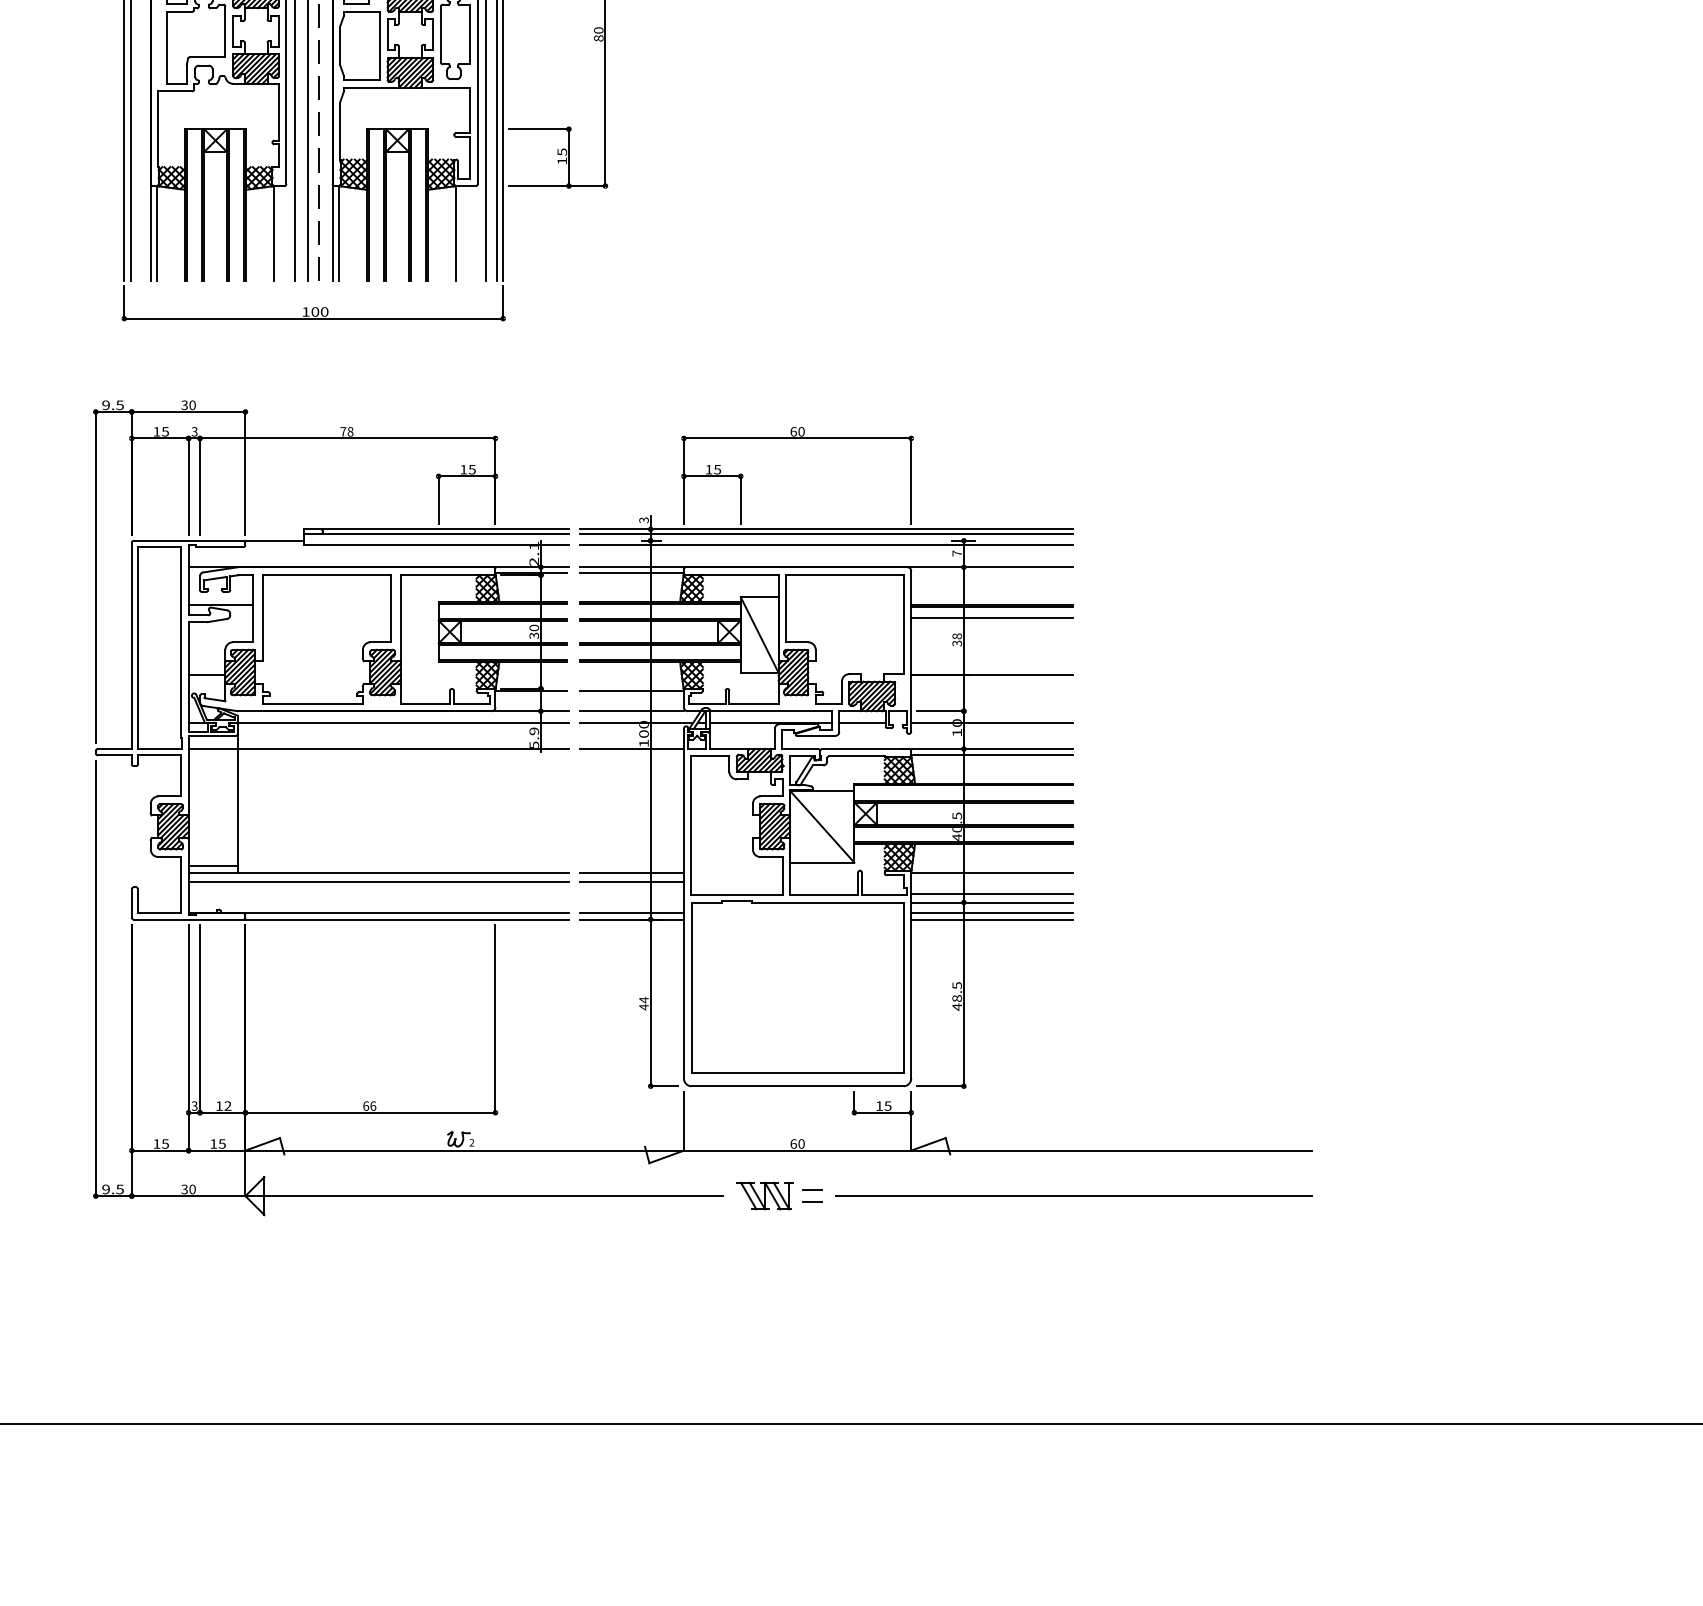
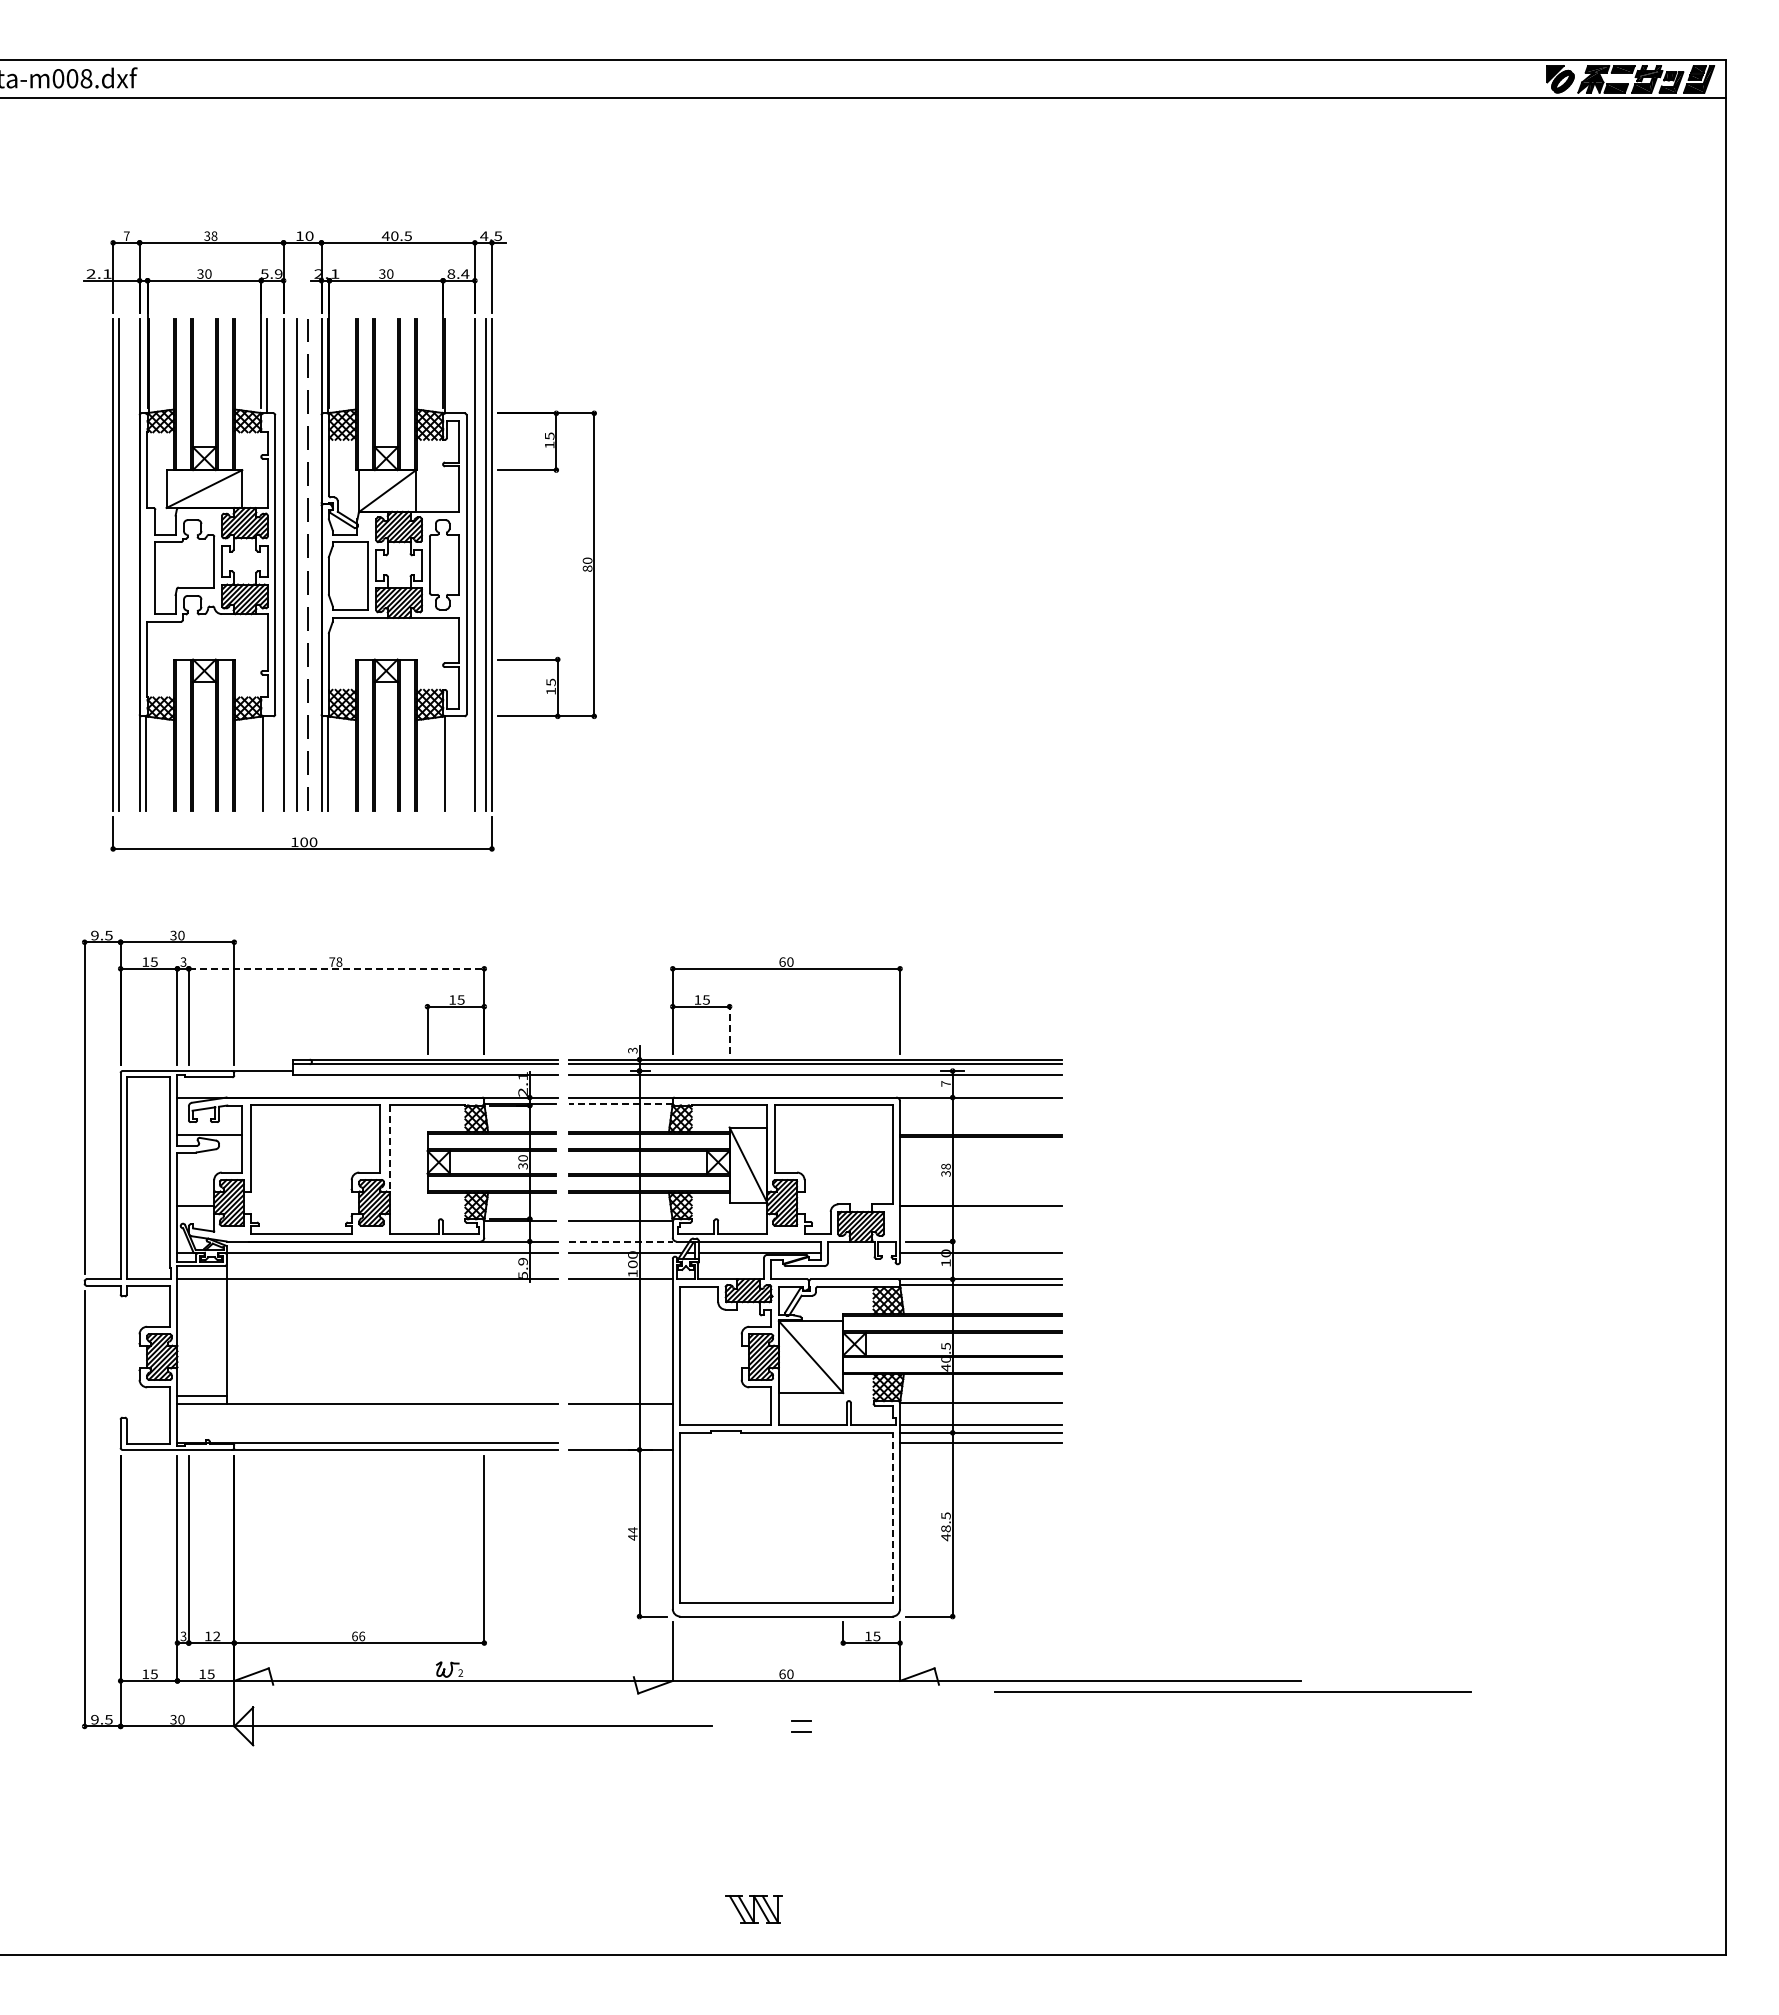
line: (347, 438) -> (336, 968), solid -> dashed
line: (740, 500) -> (729, 1030), solid -> dashed
line: (631, 573) -> (620, 1103), solid -> dashed
line: (400, 618) -> (389, 1148), solid -> dashed
line: (992, 618) -> (981, 1148), removed
line: (631, 711) -> (620, 1241), solid -> dashed
line: (862, 722) -> (851, 1252), removed
line: (378, 882) -> (367, 1412), removed
line: (631, 882) -> (620, 1412), removed
line: (631, 913) -> (620, 1443), removed
line: (992, 919) -> (981, 1449), removed
line: (903, 987) -> (892, 1517), solid -> dashed
line: (1073, 1195) -> (1232, 1691), moved
part: (764, 1196) -> (753, 1909), moved

